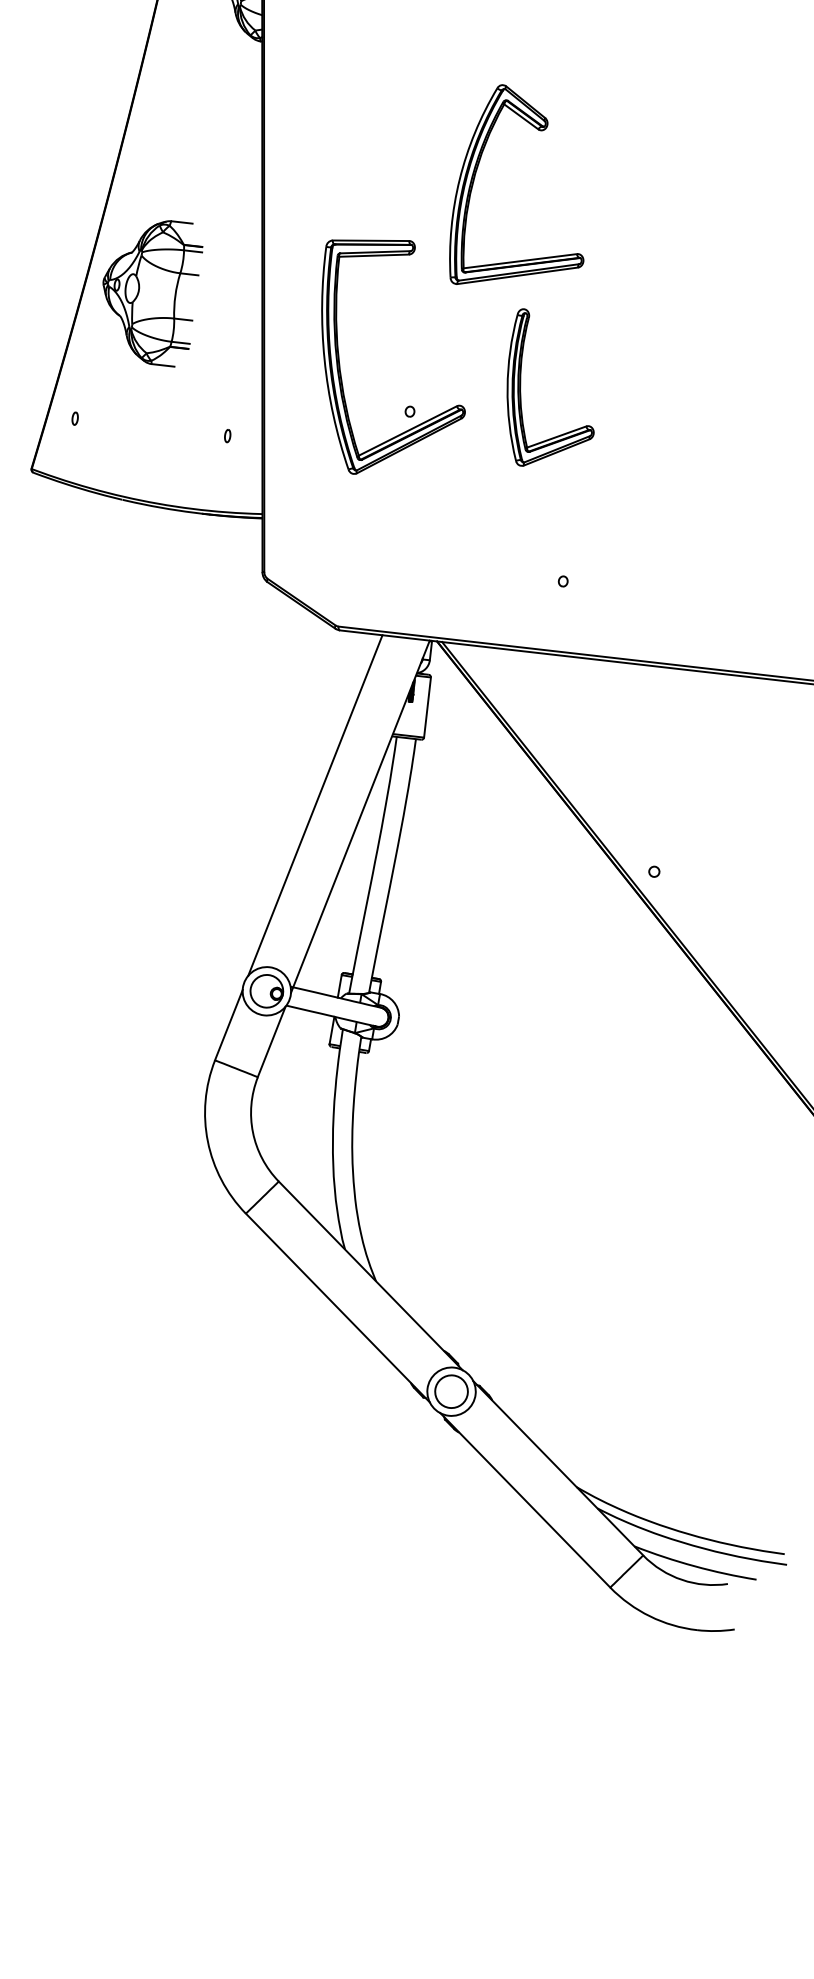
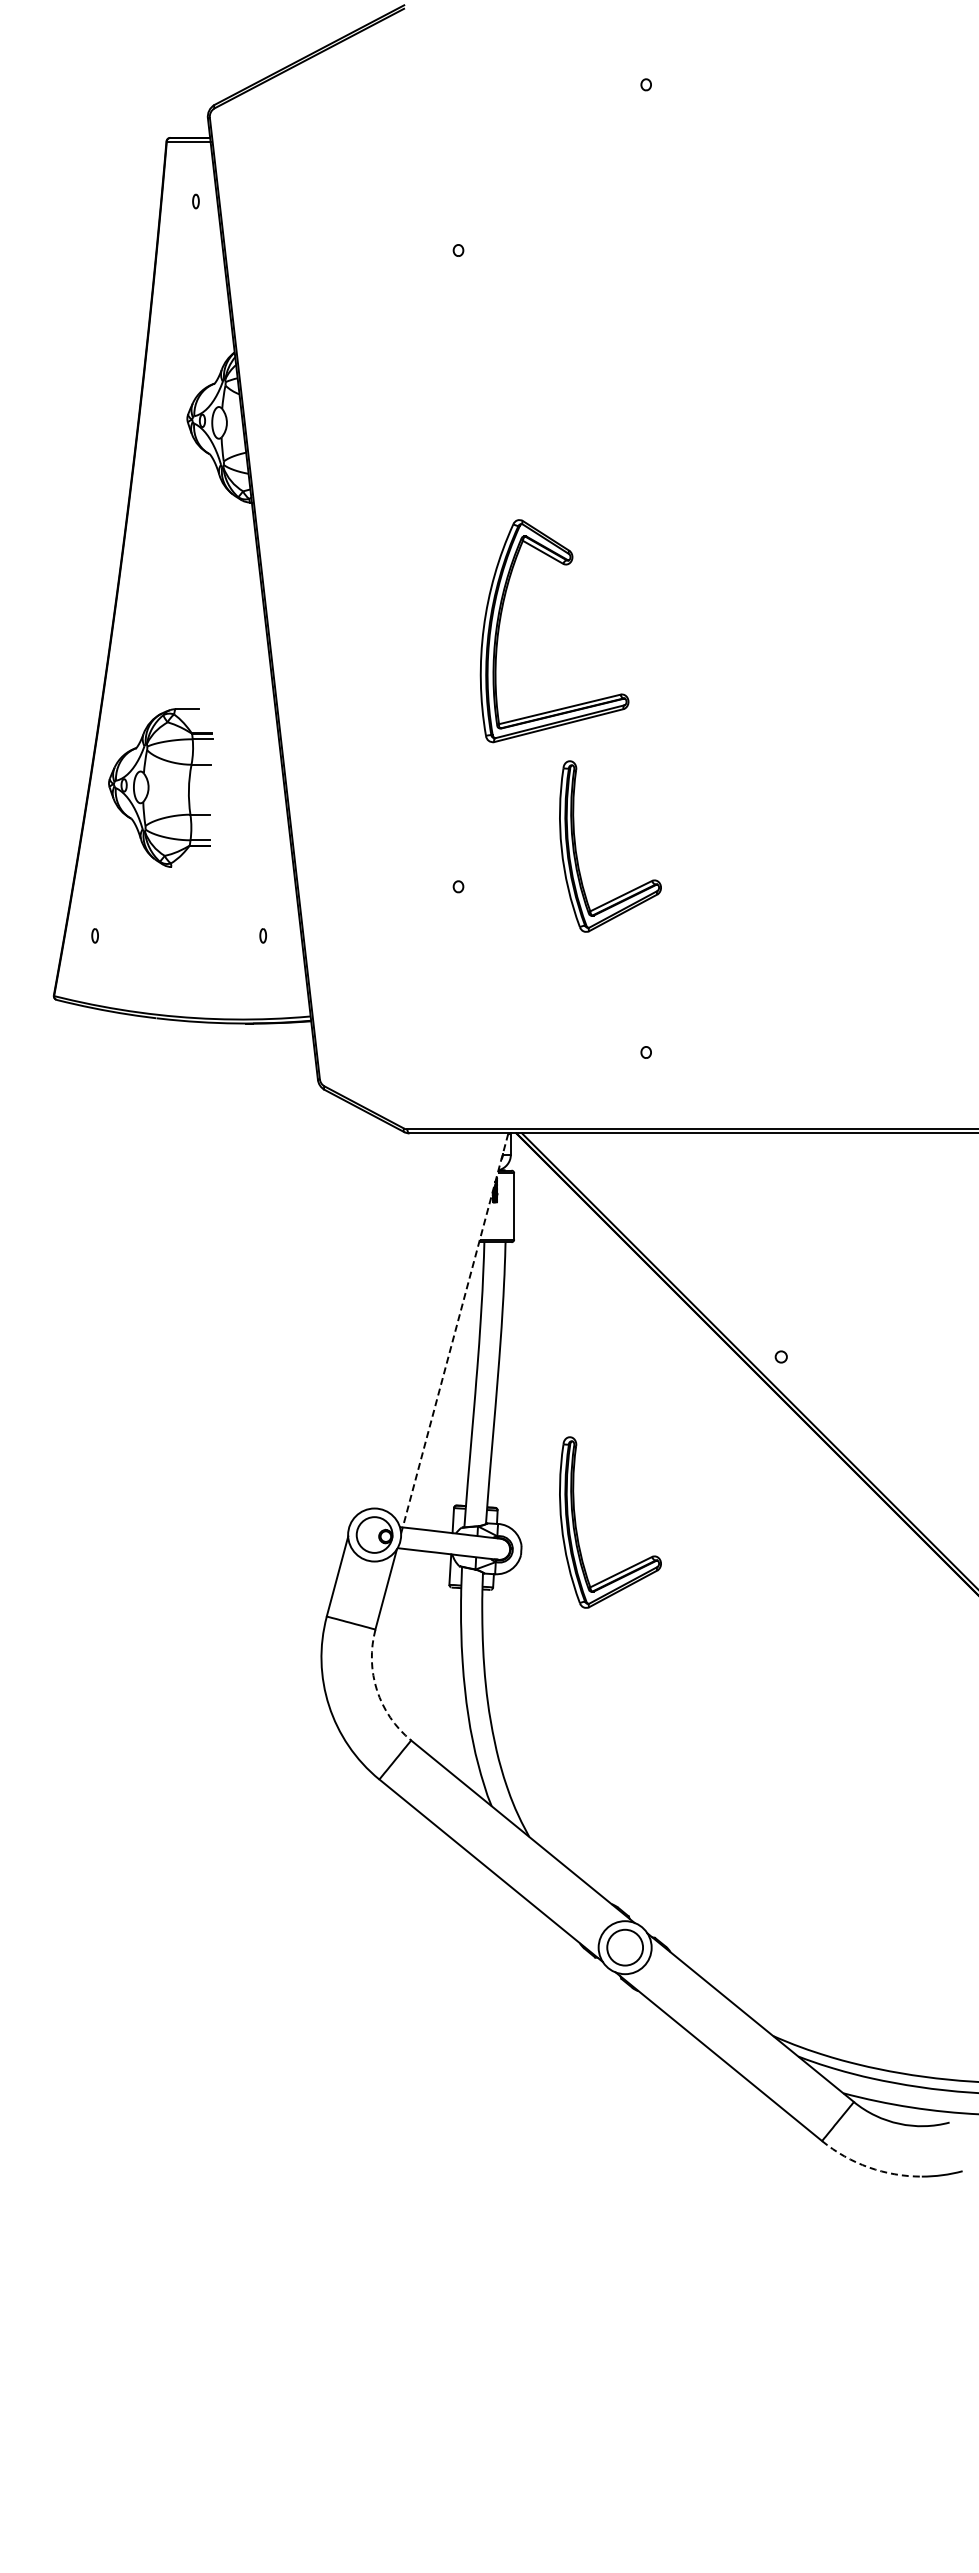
line: (163, 365) -> (184, 867), removed
part: (340, 366) -> (377, 846), removed
line: (315, 805) -> (404, 1326), removed
line: (360, 816) -> (454, 1333), solid -> dashed
part: (451, 1007) -> (577, 1529), added
arc: (253, 1132) -> (377, 1690), solid -> dashed
arc: (649, 1616) -> (868, 2167), solid -> dashed

